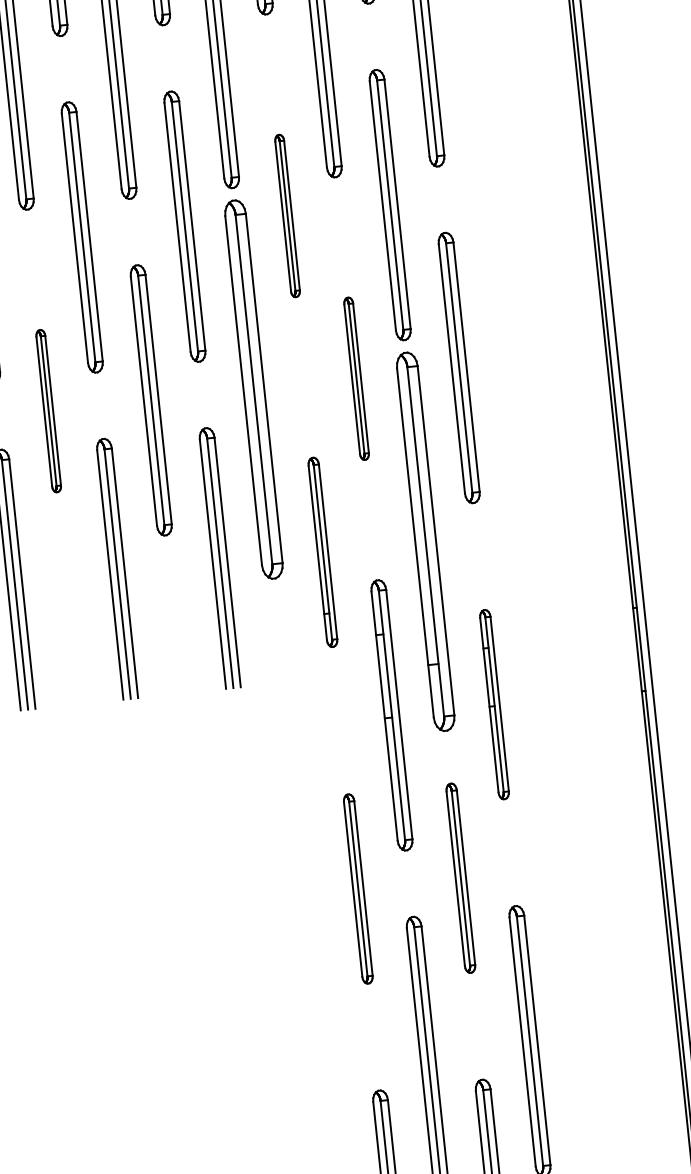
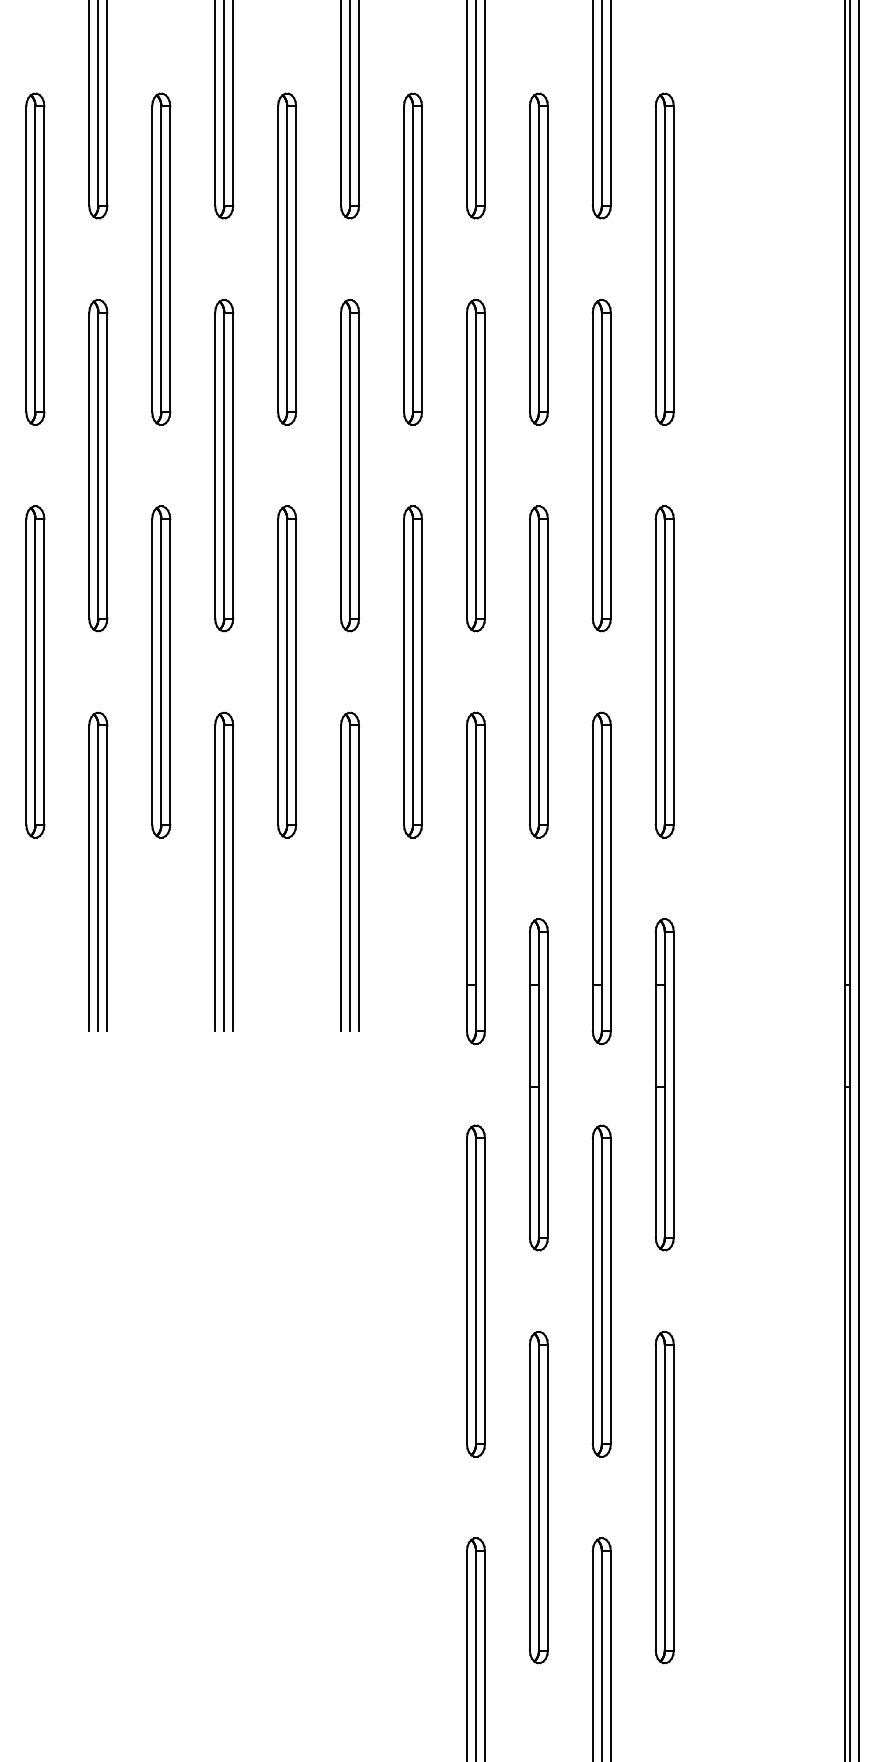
part: (287, 215) -> (475, 465), size x1.67
part: (356, 378) -> (538, 671), size x1.67
part: (253, 389) -> (412, 671), size x0.71
part: (48, 410) -> (161, 671), size x1.67
part: (425, 540) -> (601, 877), size x0.71
part: (322, 551) -> (475, 877), size x1.43
part: (494, 704) -> (664, 1084), size x1.43
part: (460, 877) -> (601, 1290), size x1.43
part: (357, 888) -> (475, 1290), size x1.43

